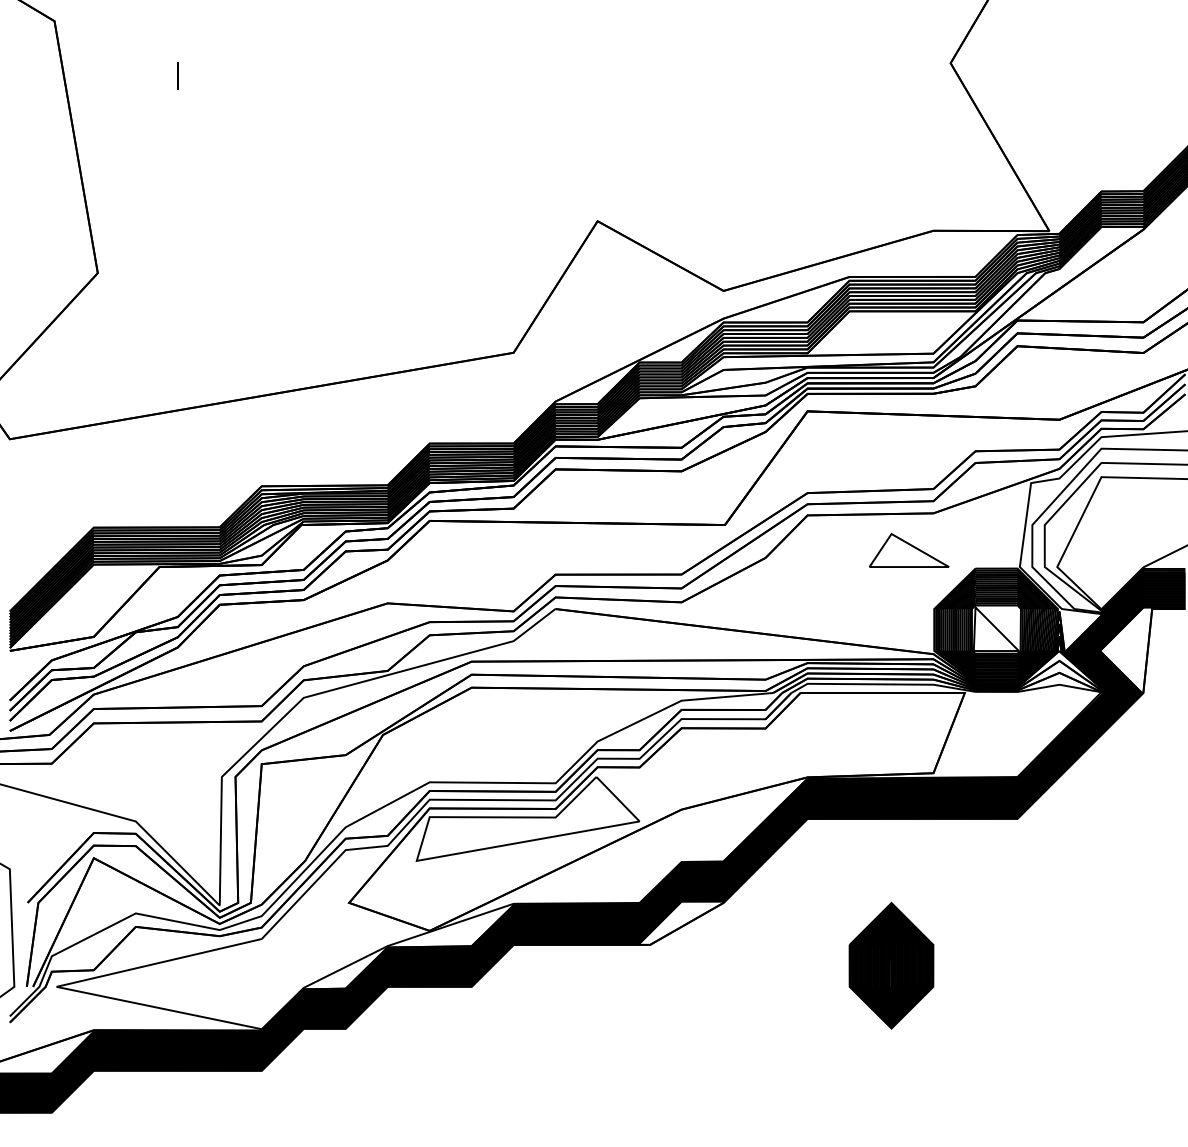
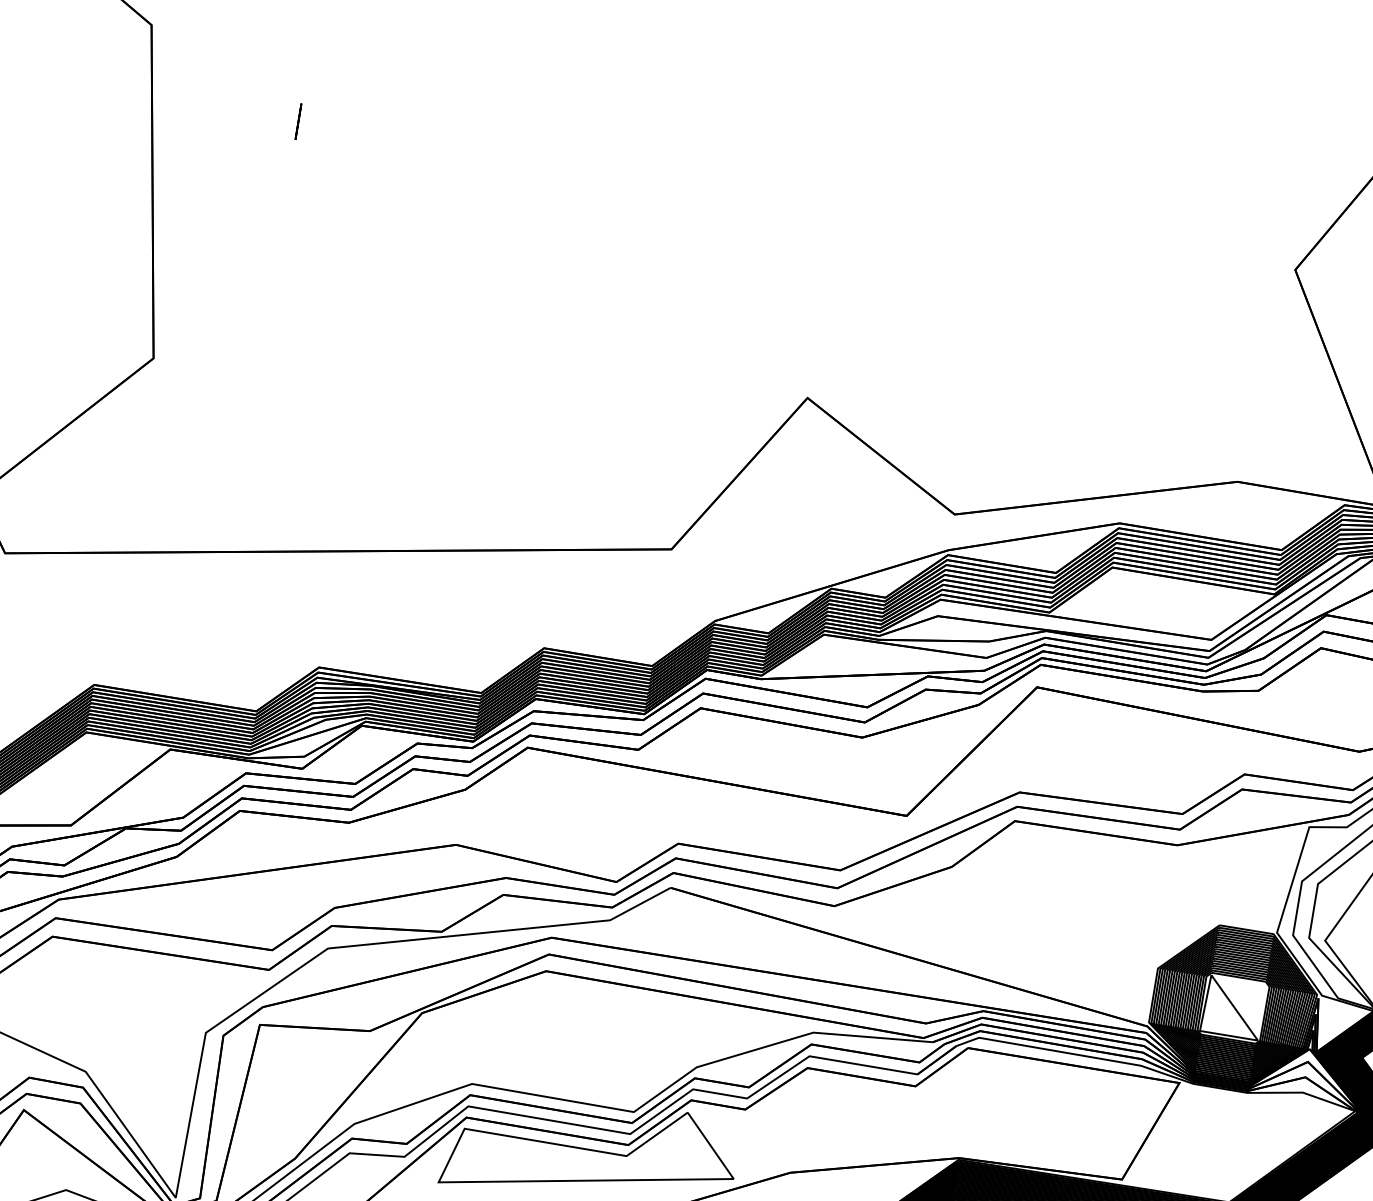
part: (909, 550) -> (1138, 887), removed

